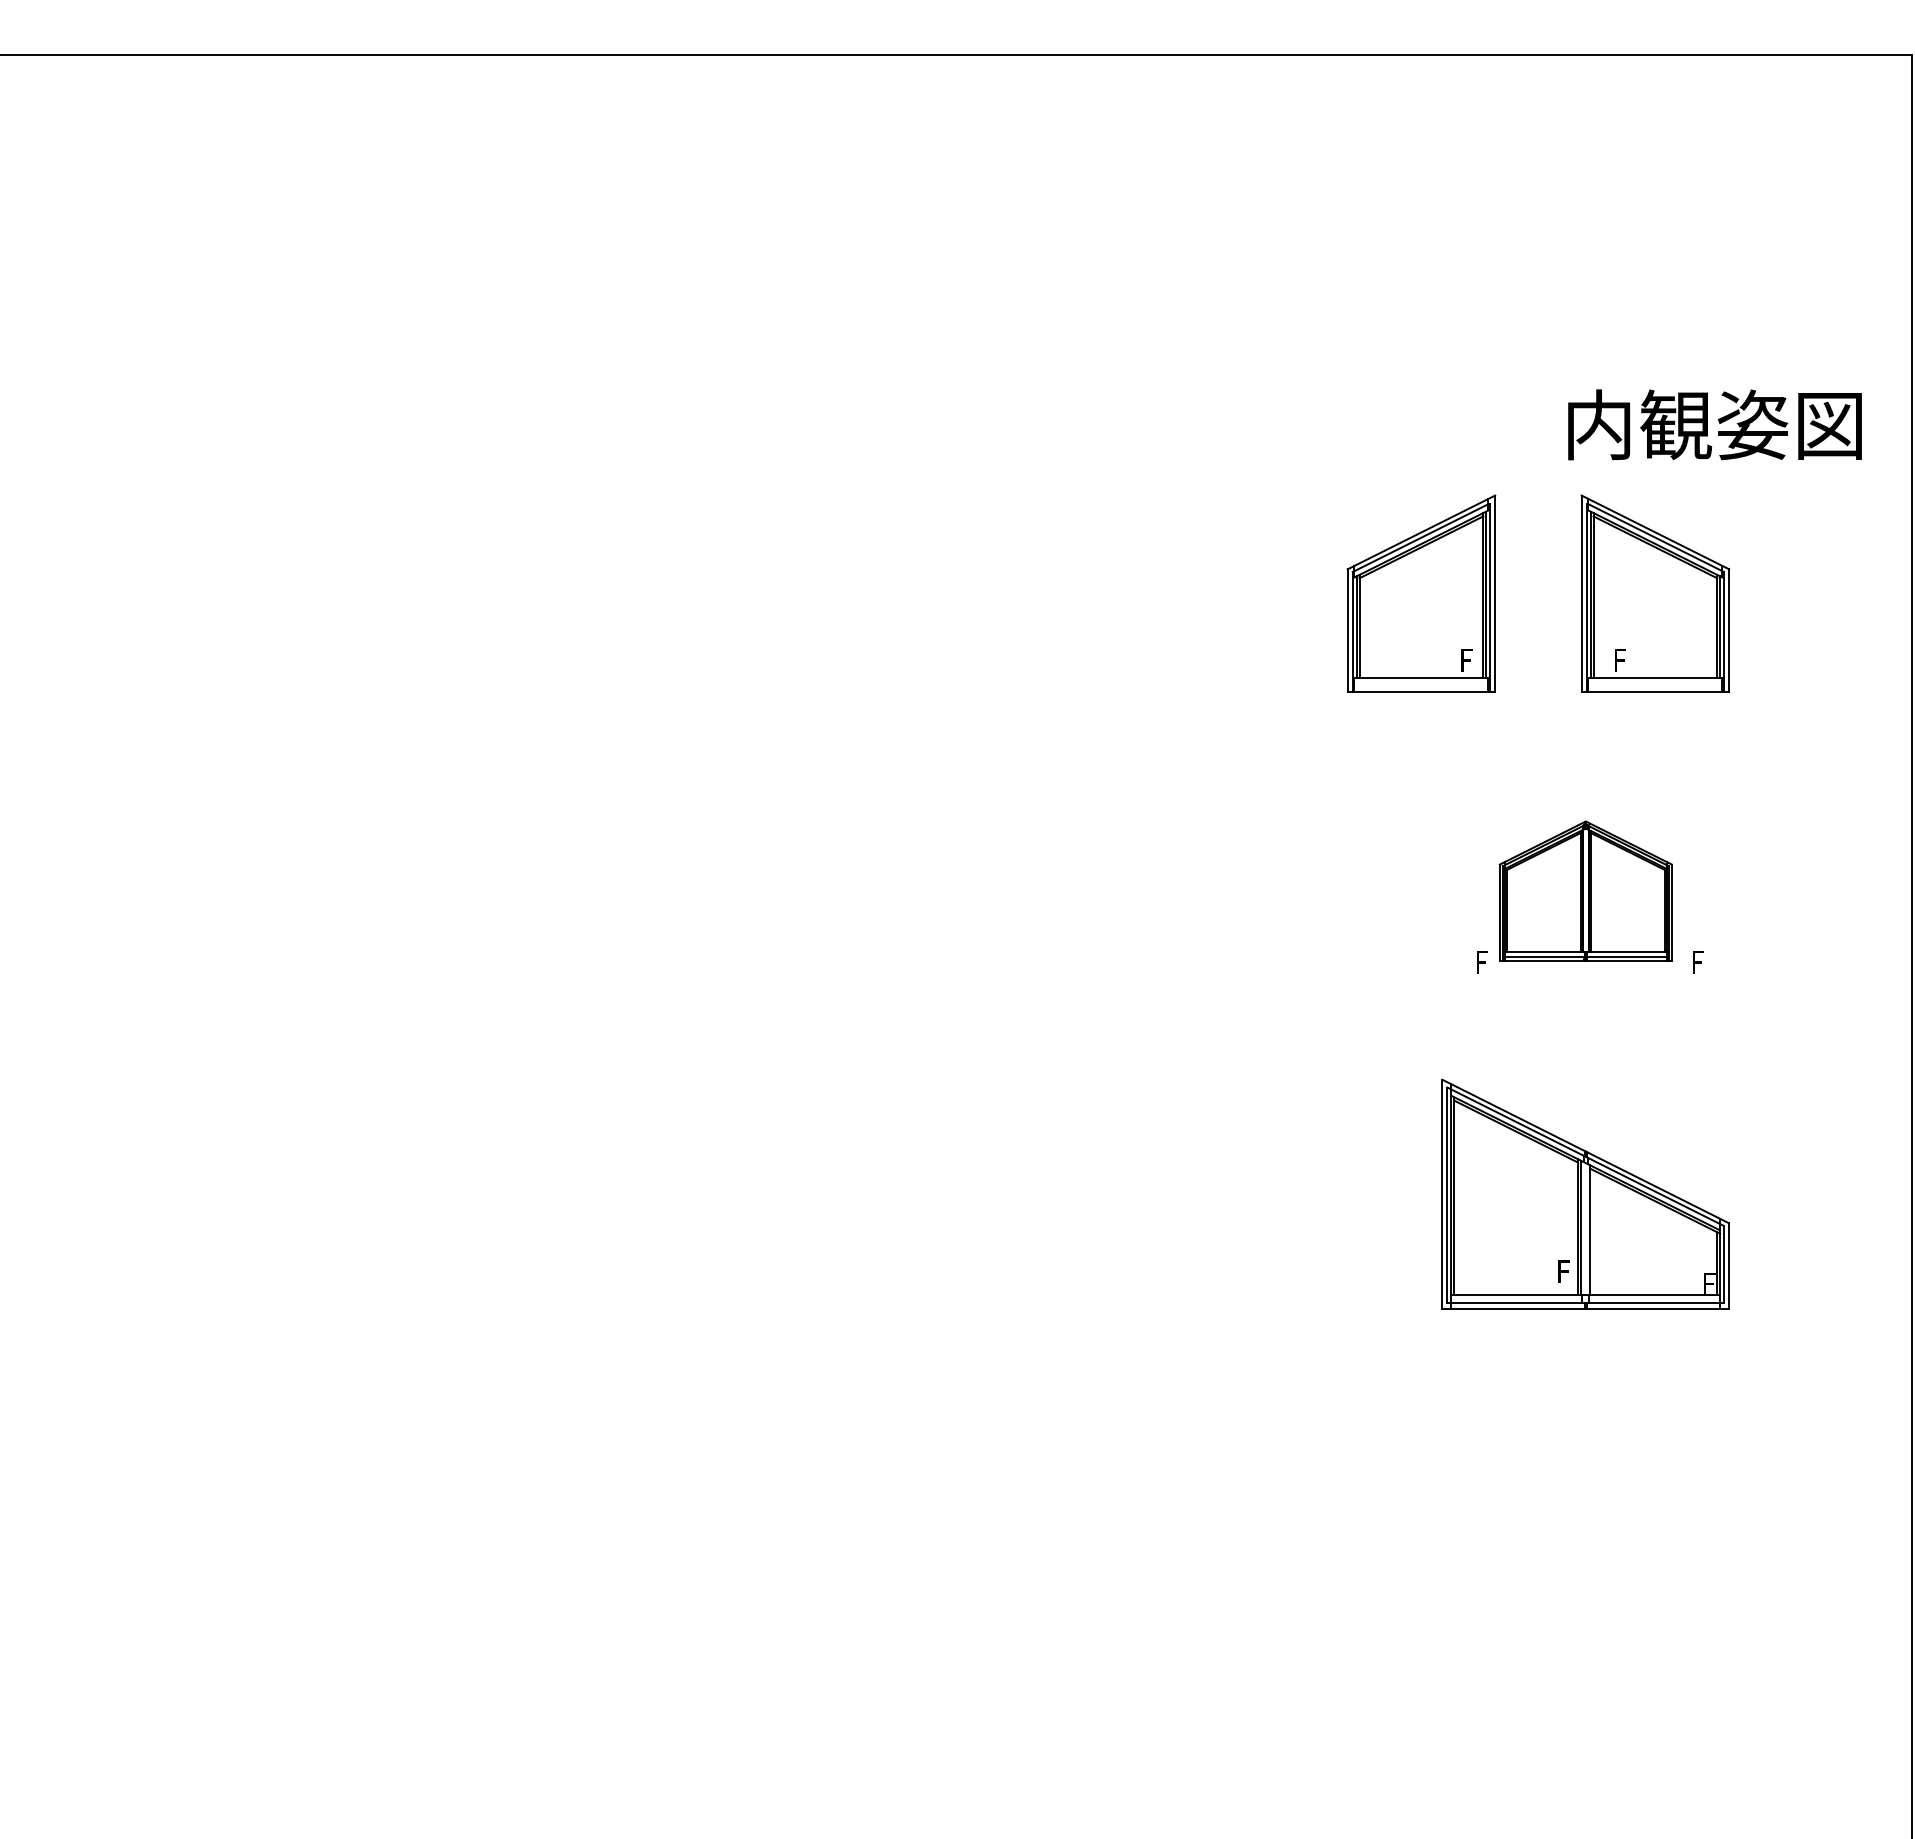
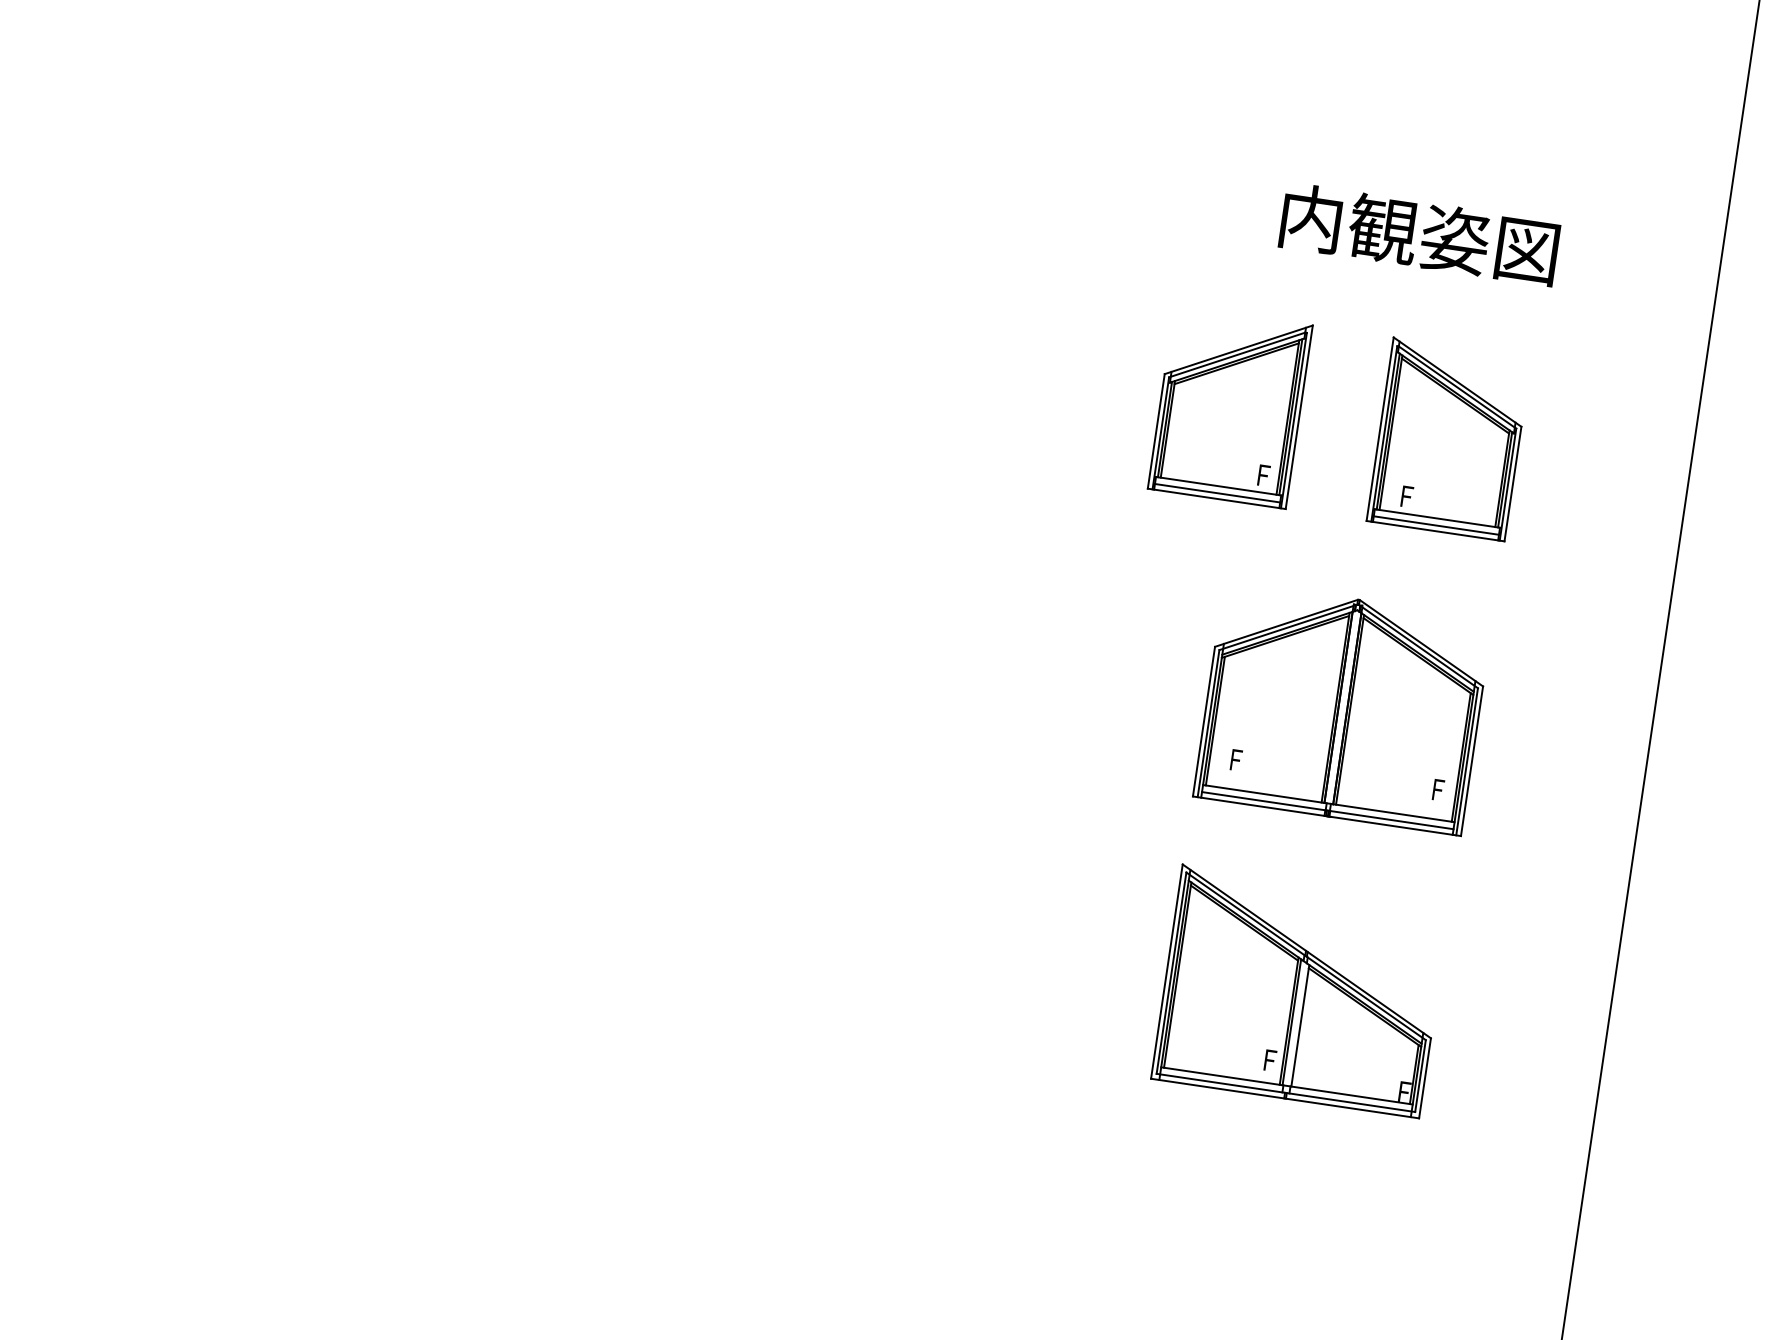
text: (1714, 424) -> (1419, 234), moved
line: (1421, 685) -> (1217, 492), added
line: (1655, 685) -> (1436, 525), added
part: (1585, 890) -> (1342, 707), size x1.67

